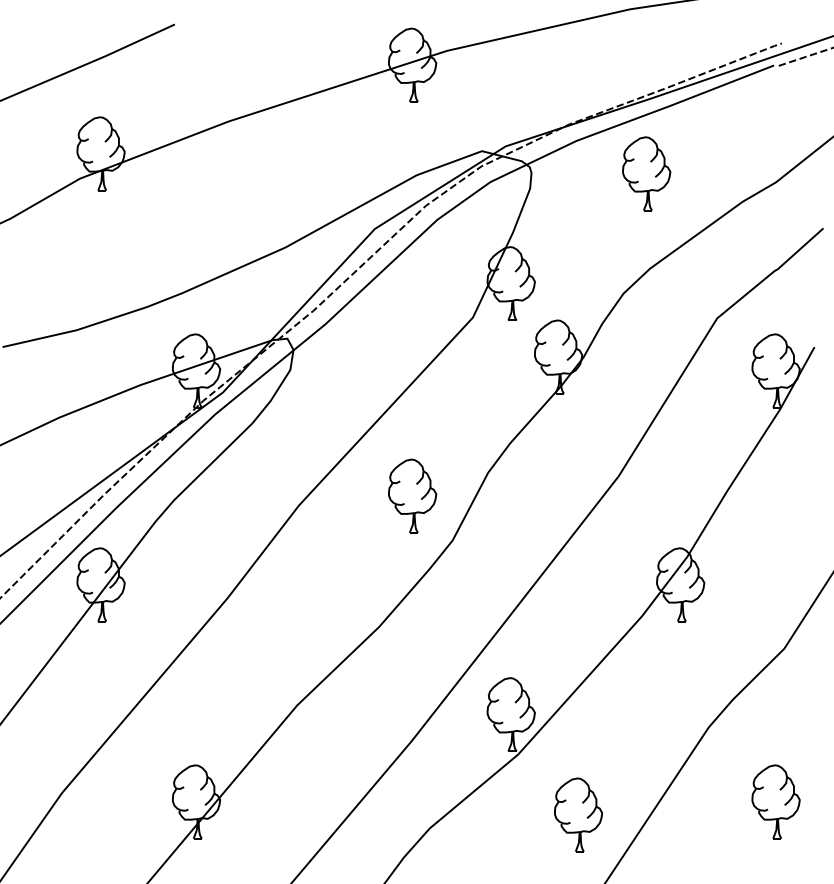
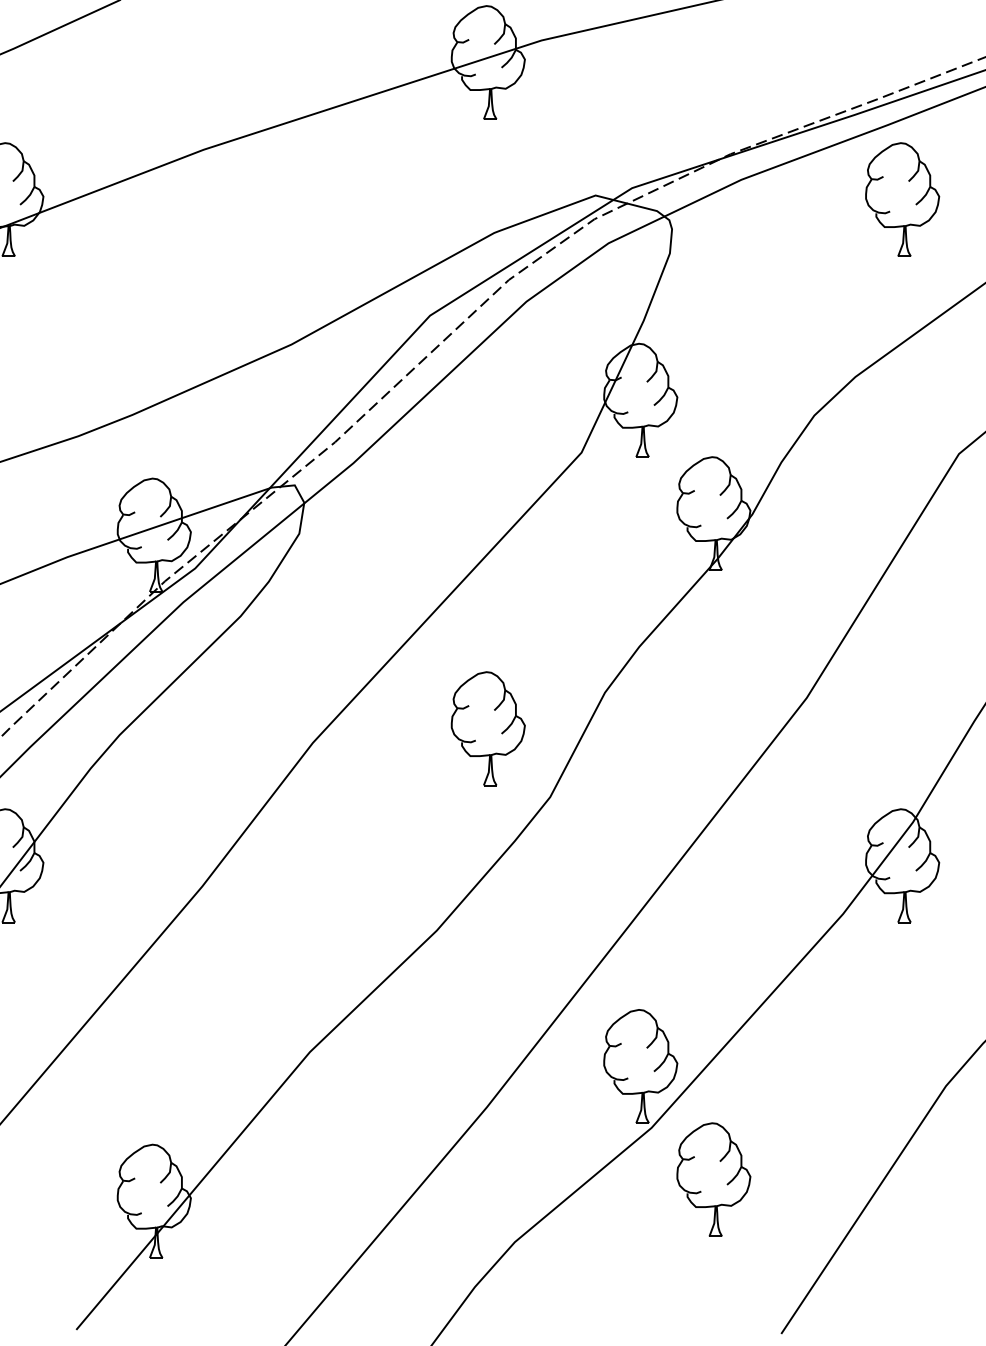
part: (646, 173) -> (902, 199), moved
part: (578, 814) -> (713, 1178), moved

